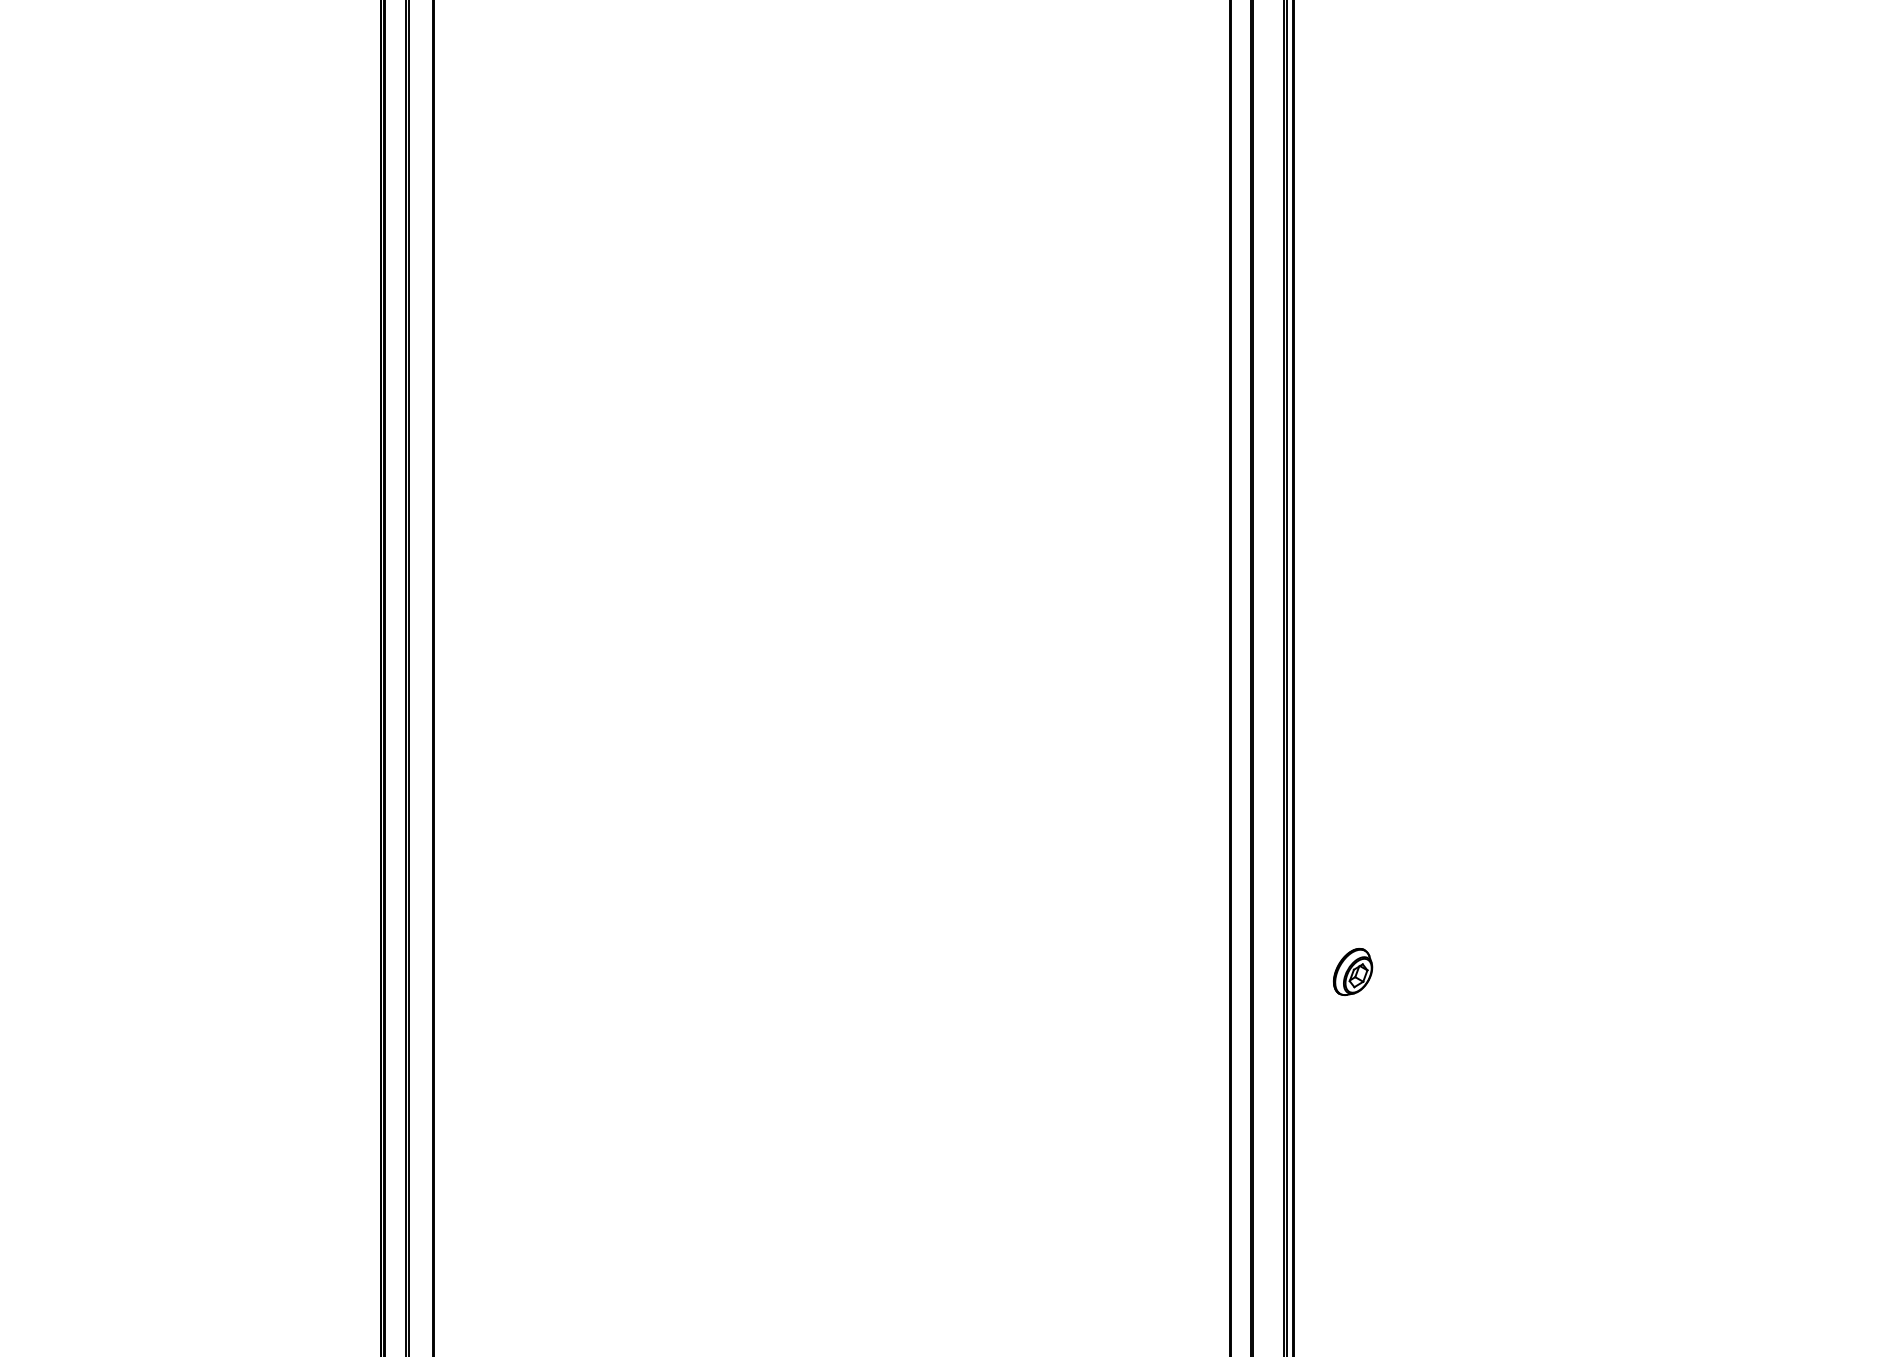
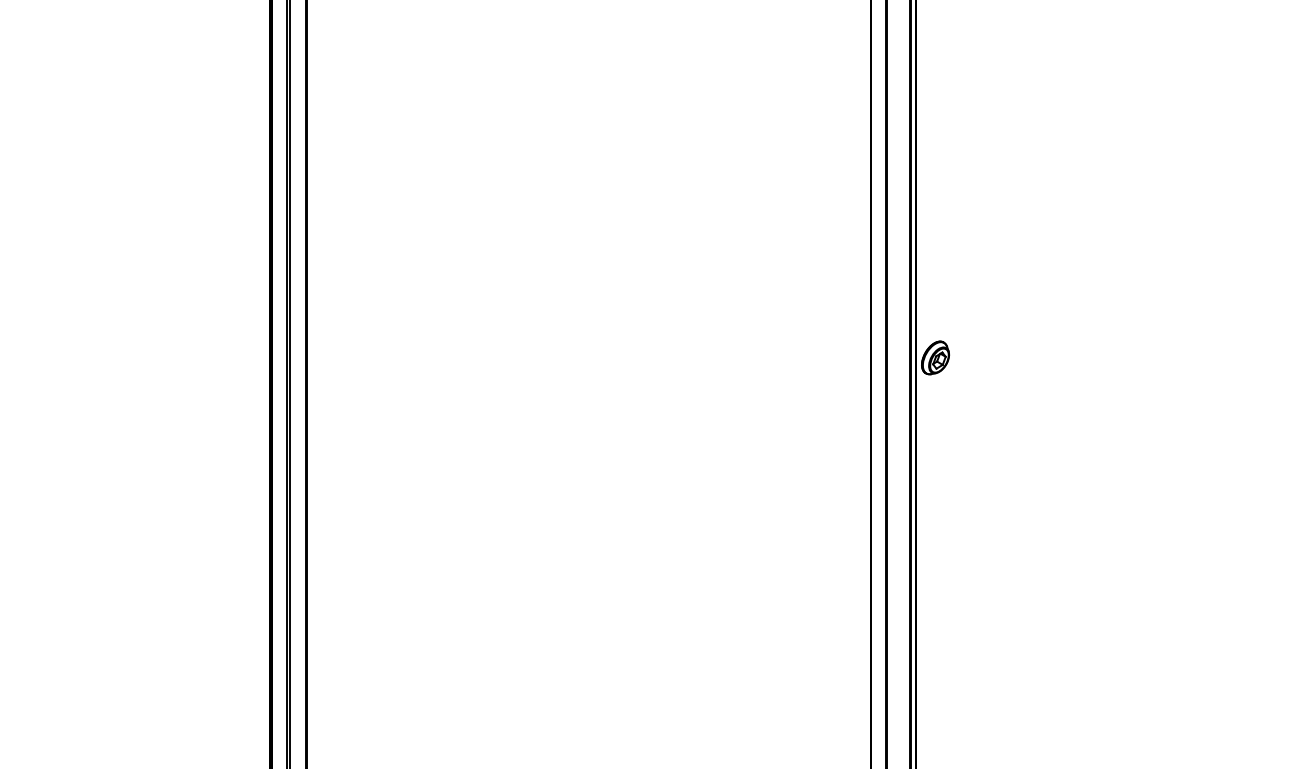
part: (1353, 971) -> (935, 357), moved

